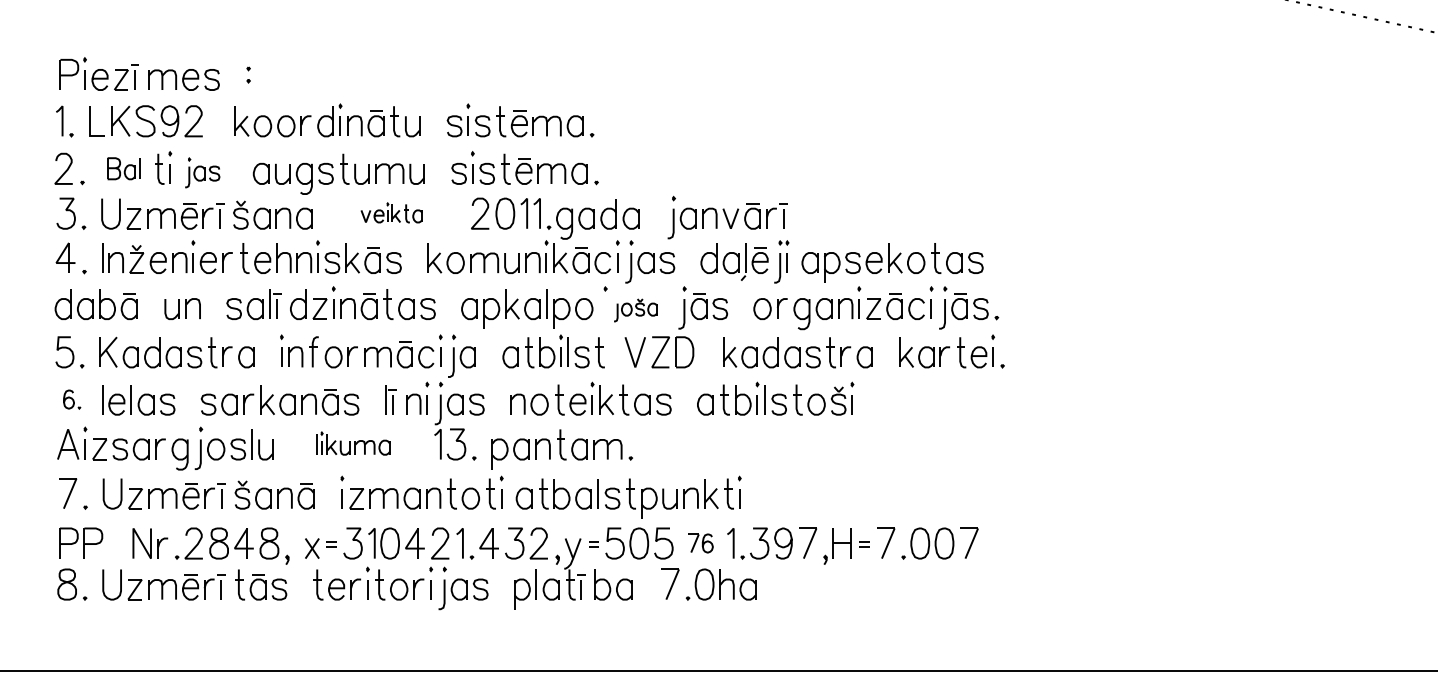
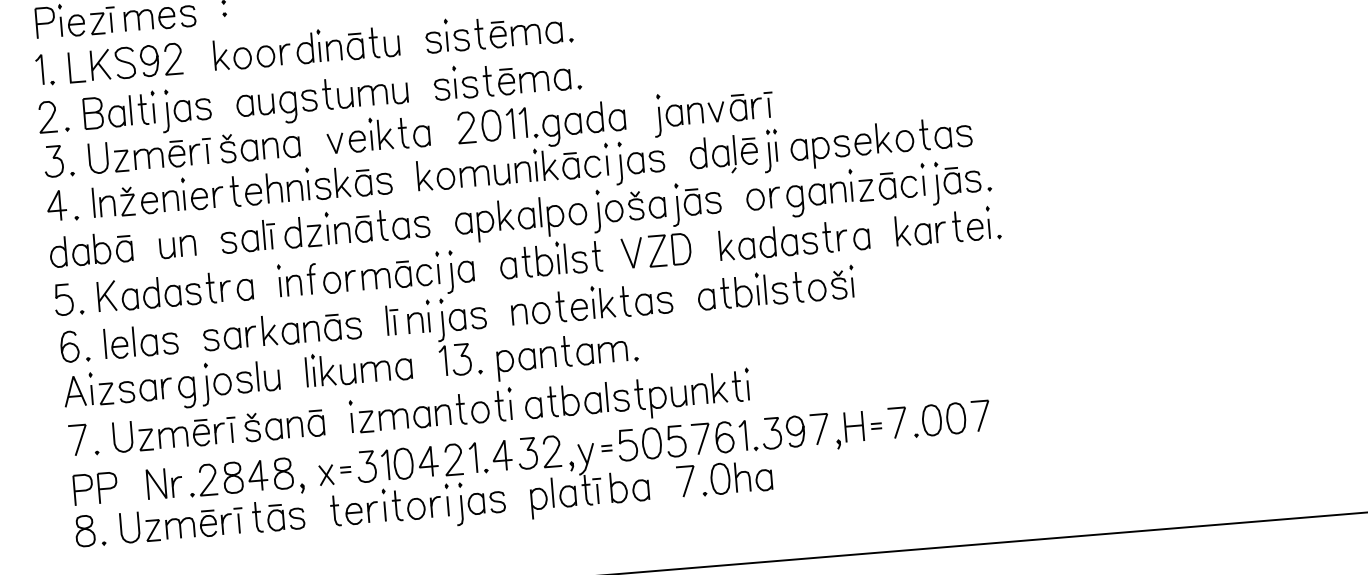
part: (123, 168) -> (107, 111), size x1.43
part: (202, 172) -> (186, 109), size x1.43
part: (391, 212) -> (377, 133), size x1.67
part: (635, 310) -> (629, 211), size x1.67
part: (71, 399) -> (74, 346), size x1.67
part: (353, 443) -> (358, 367), size x1.43
part: (700, 543) -> (712, 438), size x1.67

